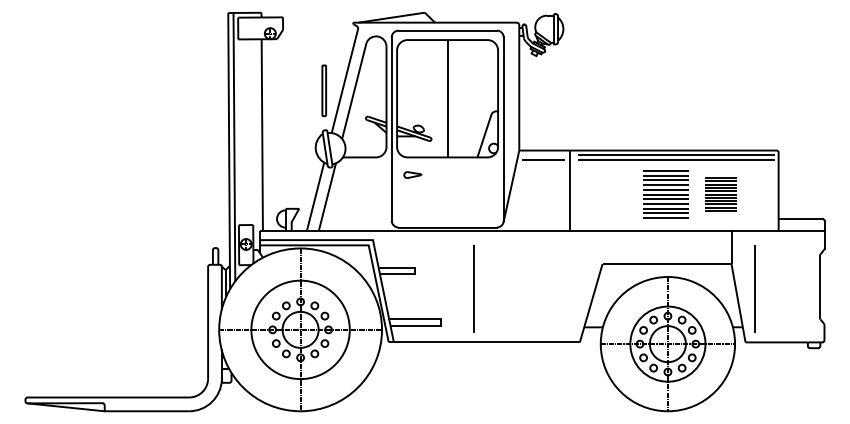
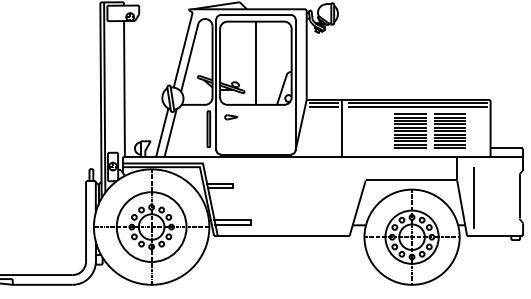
part: (323, 90) -> (208, 129), moved
line: (543, 155) -> (323, 103), added
part: (720, 194) -> (449, 131), size x1.43
line: (473, 288) -> (274, 197), removed

